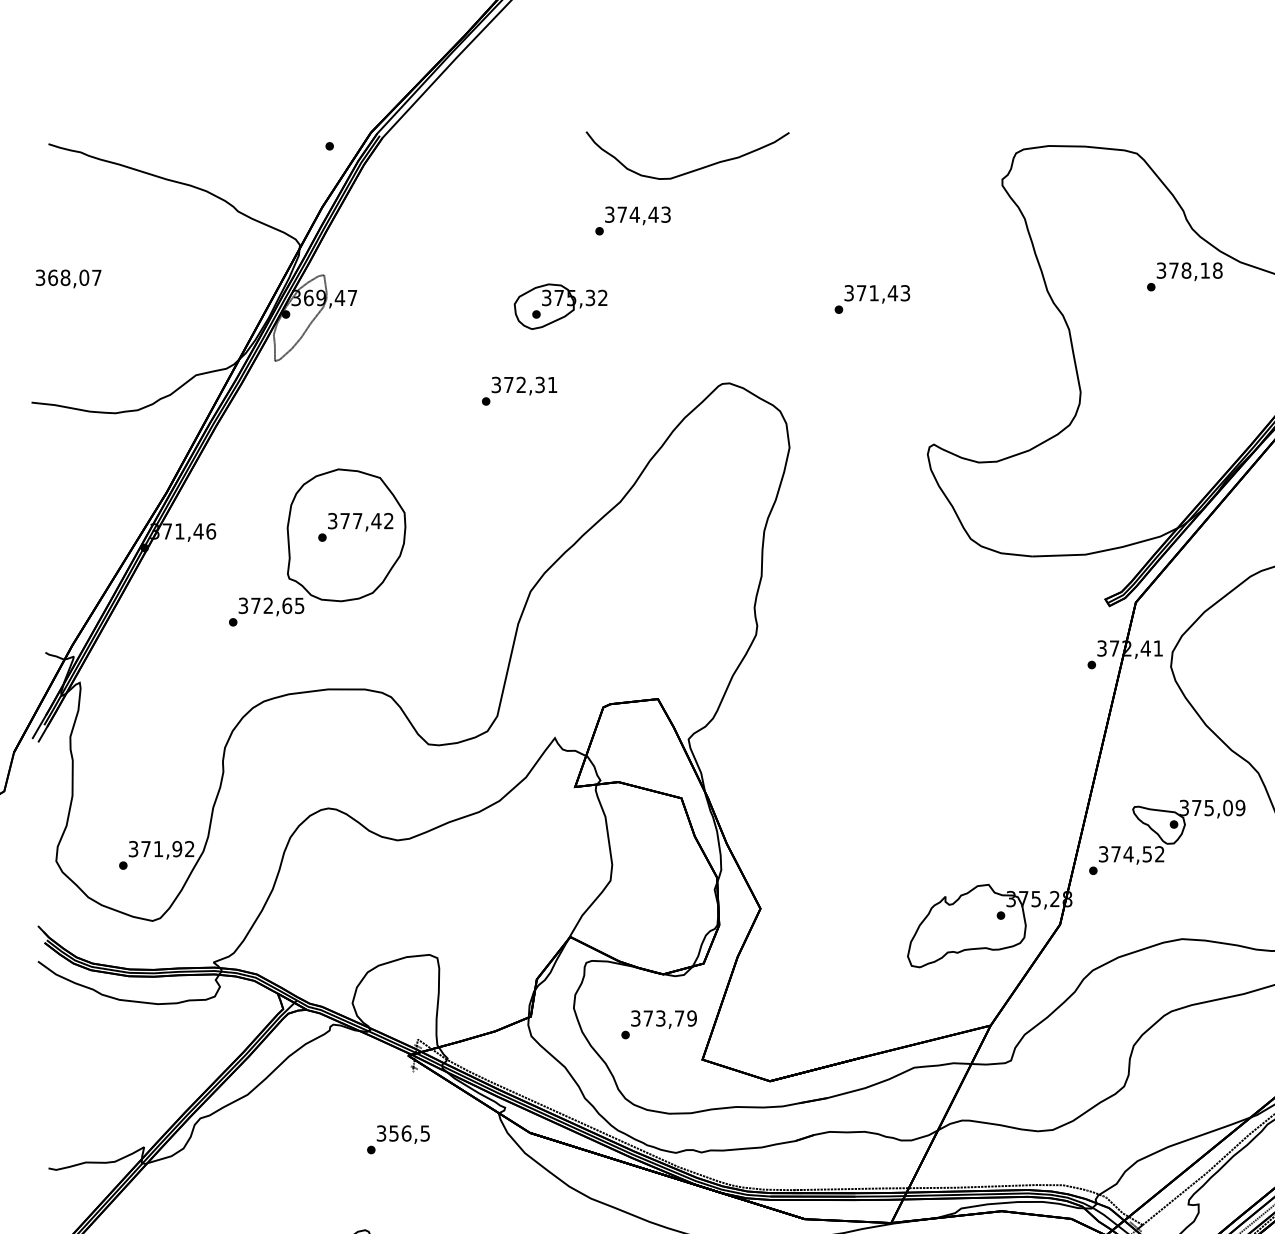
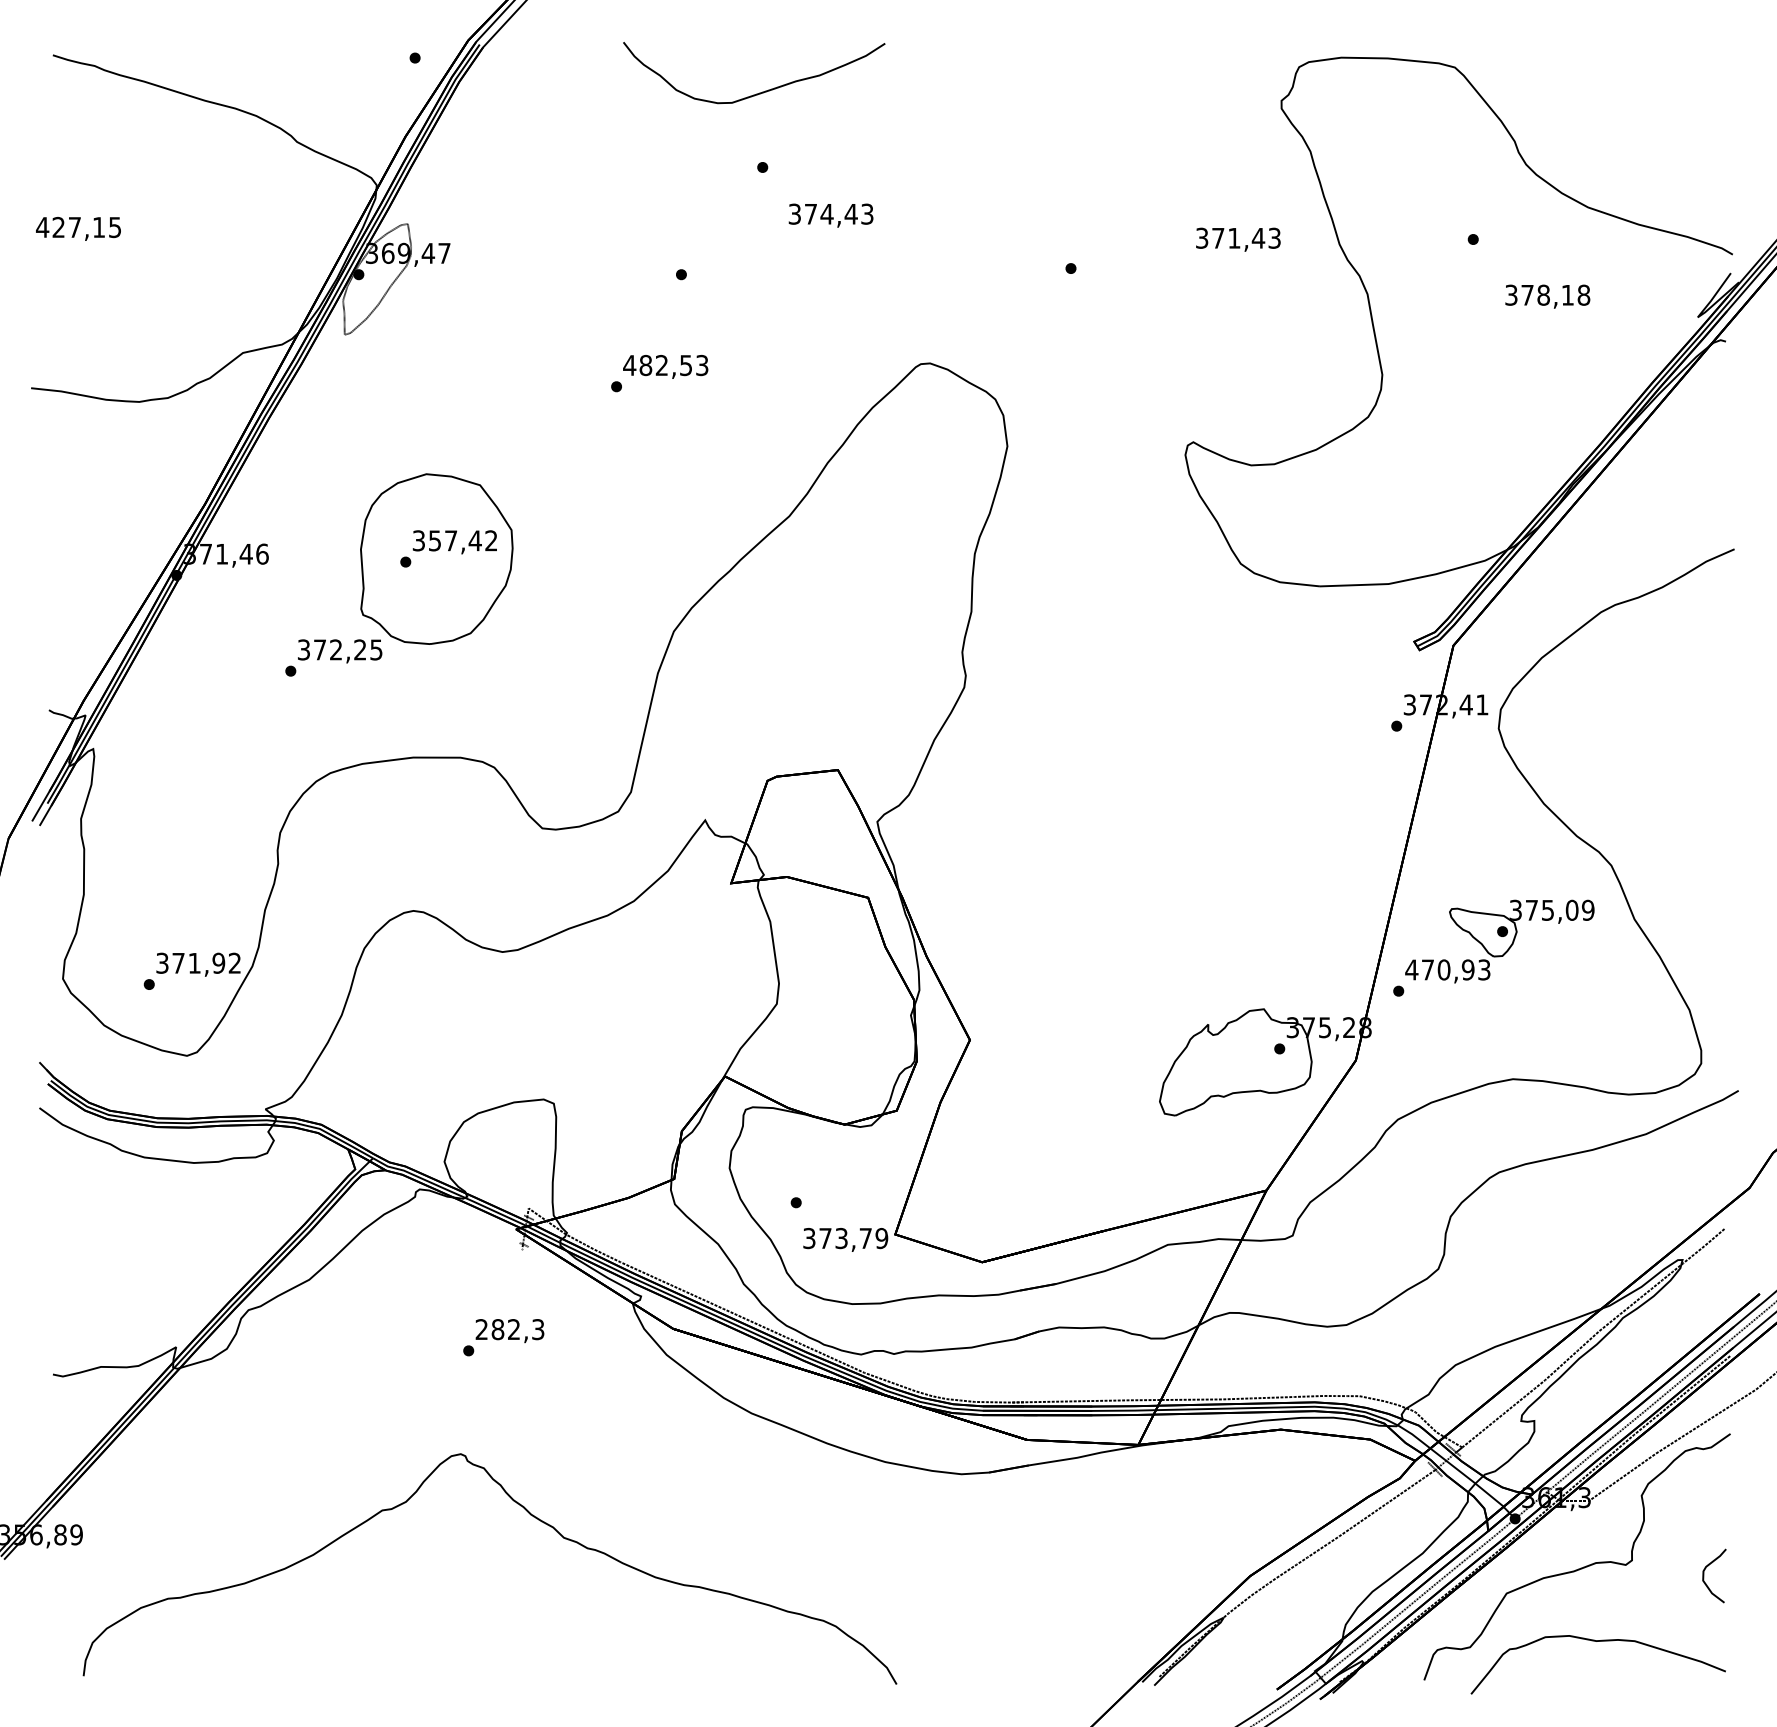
part: (691, 170) -> (759, 92), moved
text: (637, 215) -> (830, 215), moved
text: (1189, 271) -> (1547, 296), moved
text: (68, 277) -> (78, 227), 368,07 -> 427,15
text: (877, 294) -> (1238, 239), moved
part: (560, 306) -> (712, 264), removed
text: (524, 384) -> (665, 365), 372,31 -> 482,53
text: (344, 520) -> (434, 540), 377,42 -> 357,42
text: (287, 605) -> (360, 649), 372,65 -> 372,25
text: (1131, 853) -> (1447, 969), 374,52 -> 470,93
text: (663, 1019) -> (845, 1239), moved
text: (402, 1133) -> (509, 1329), 356,5 -> 282,3

